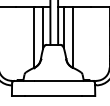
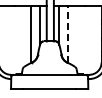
line: (73, 37) -> (68, 34), solid -> dashed

